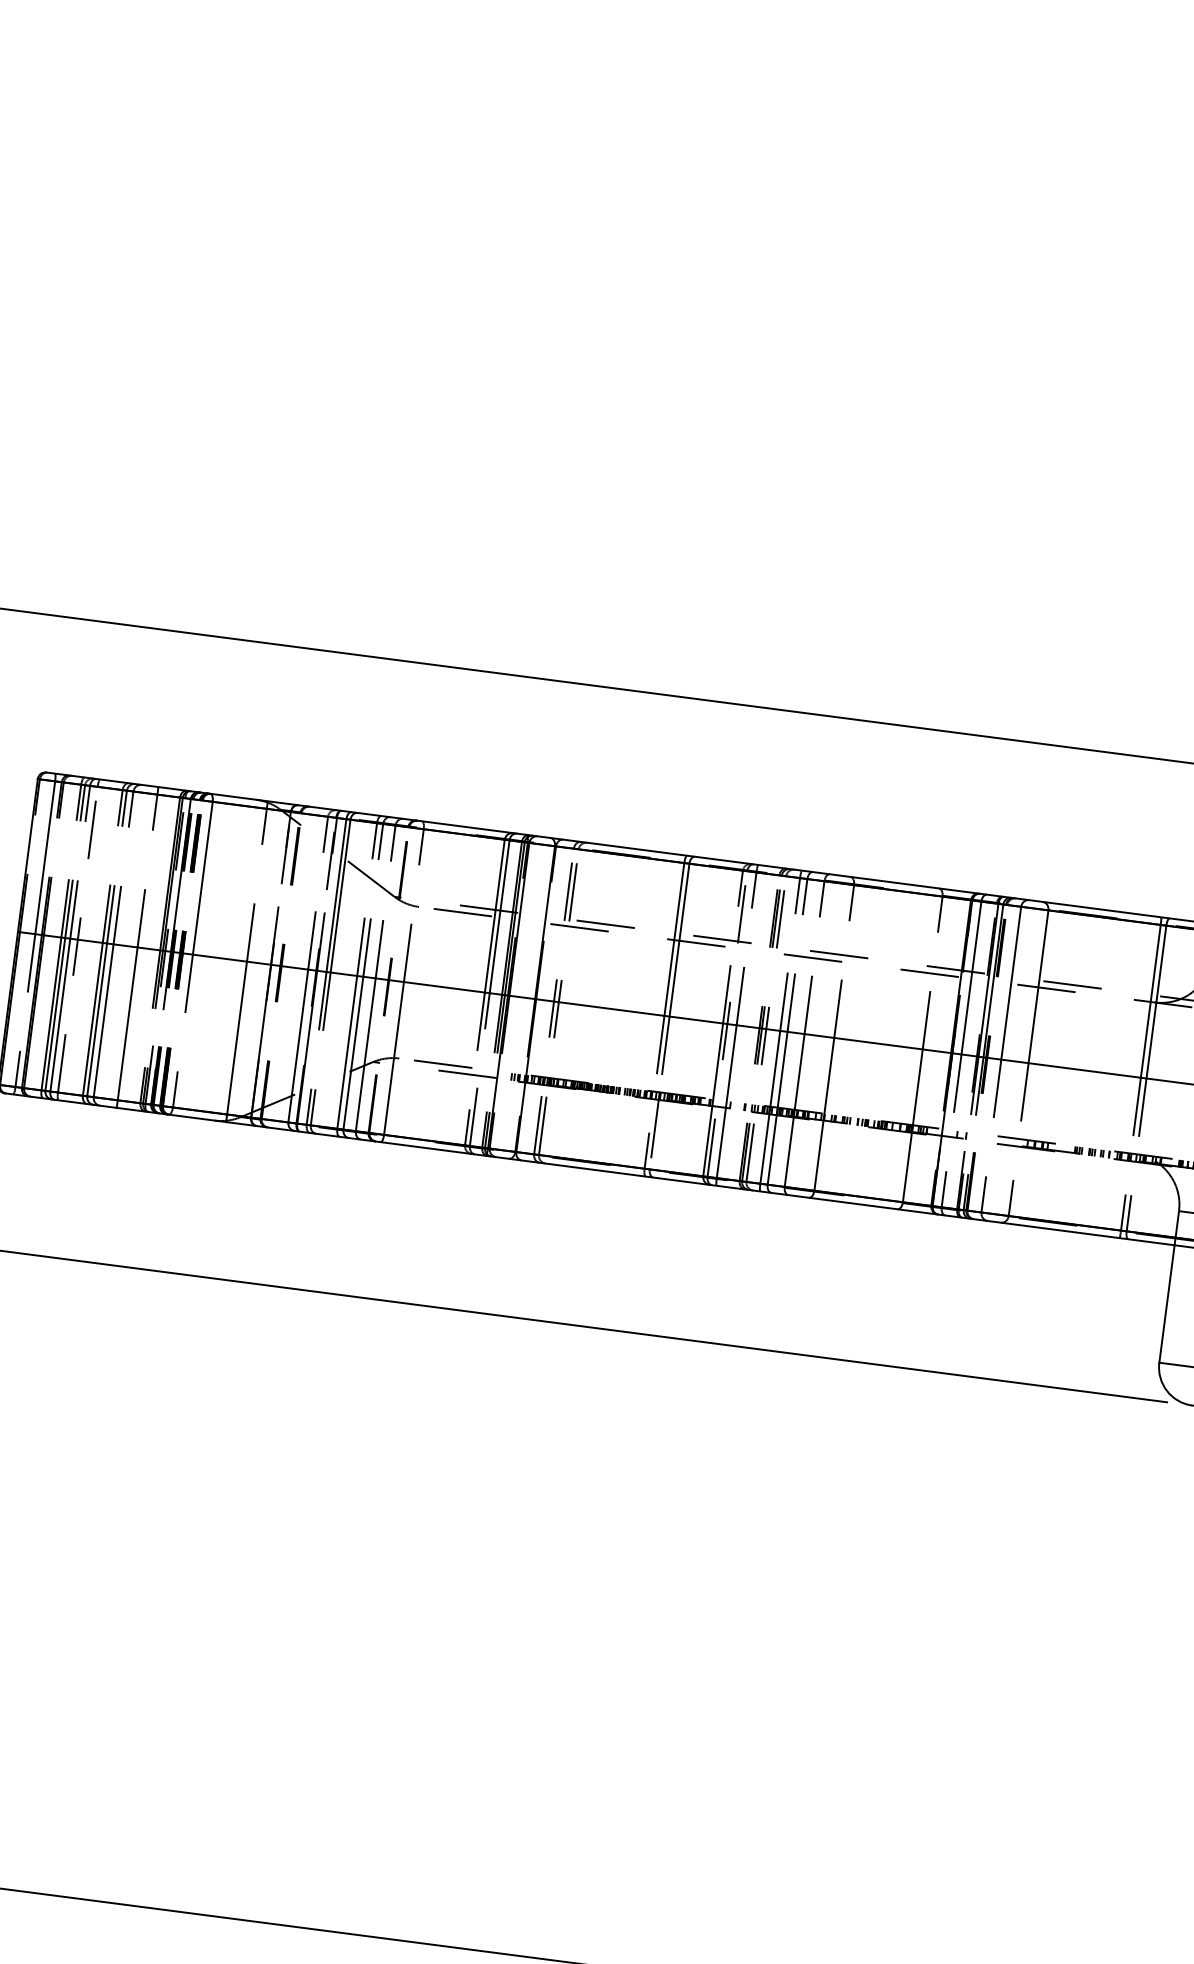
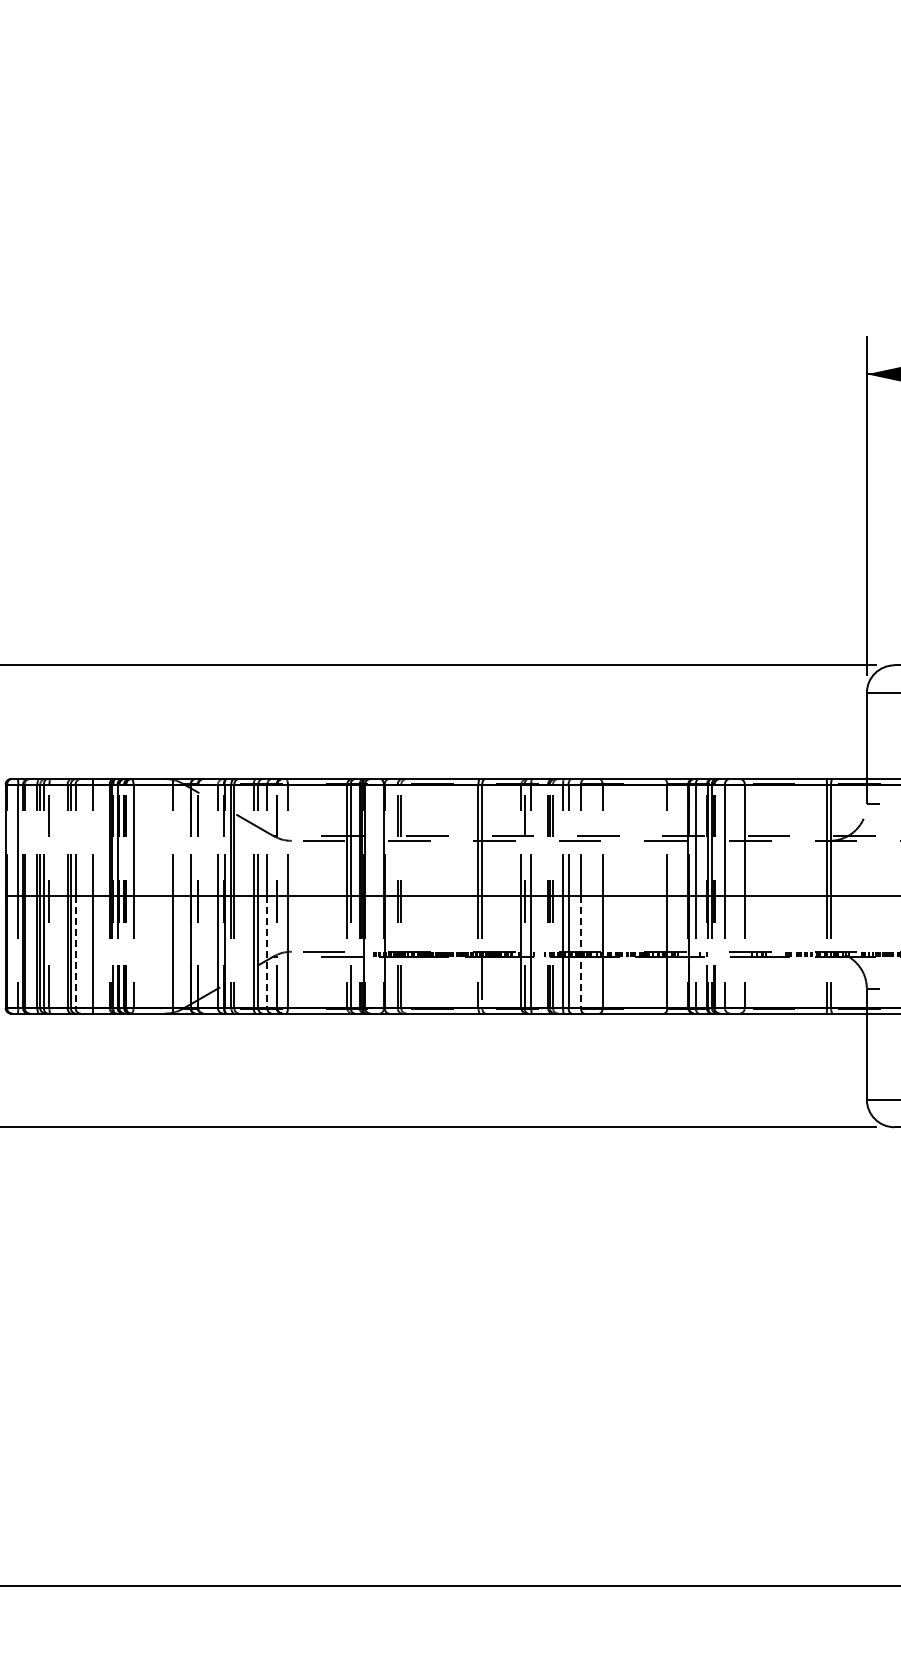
line: (103, 1021) -> (75, 952), solid -> dashed
line: (366, 1055) -> (267, 952), solid -> dashed
line: (793, 1110) -> (580, 952), solid -> dashed

